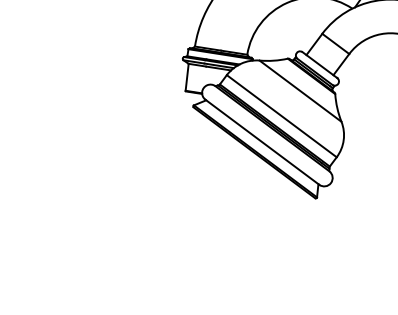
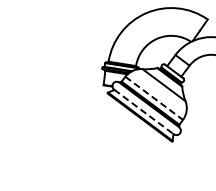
line: (282, 116) -> (154, 98), solid -> dashed
line: (263, 143) -> (144, 112), solid -> dashed

